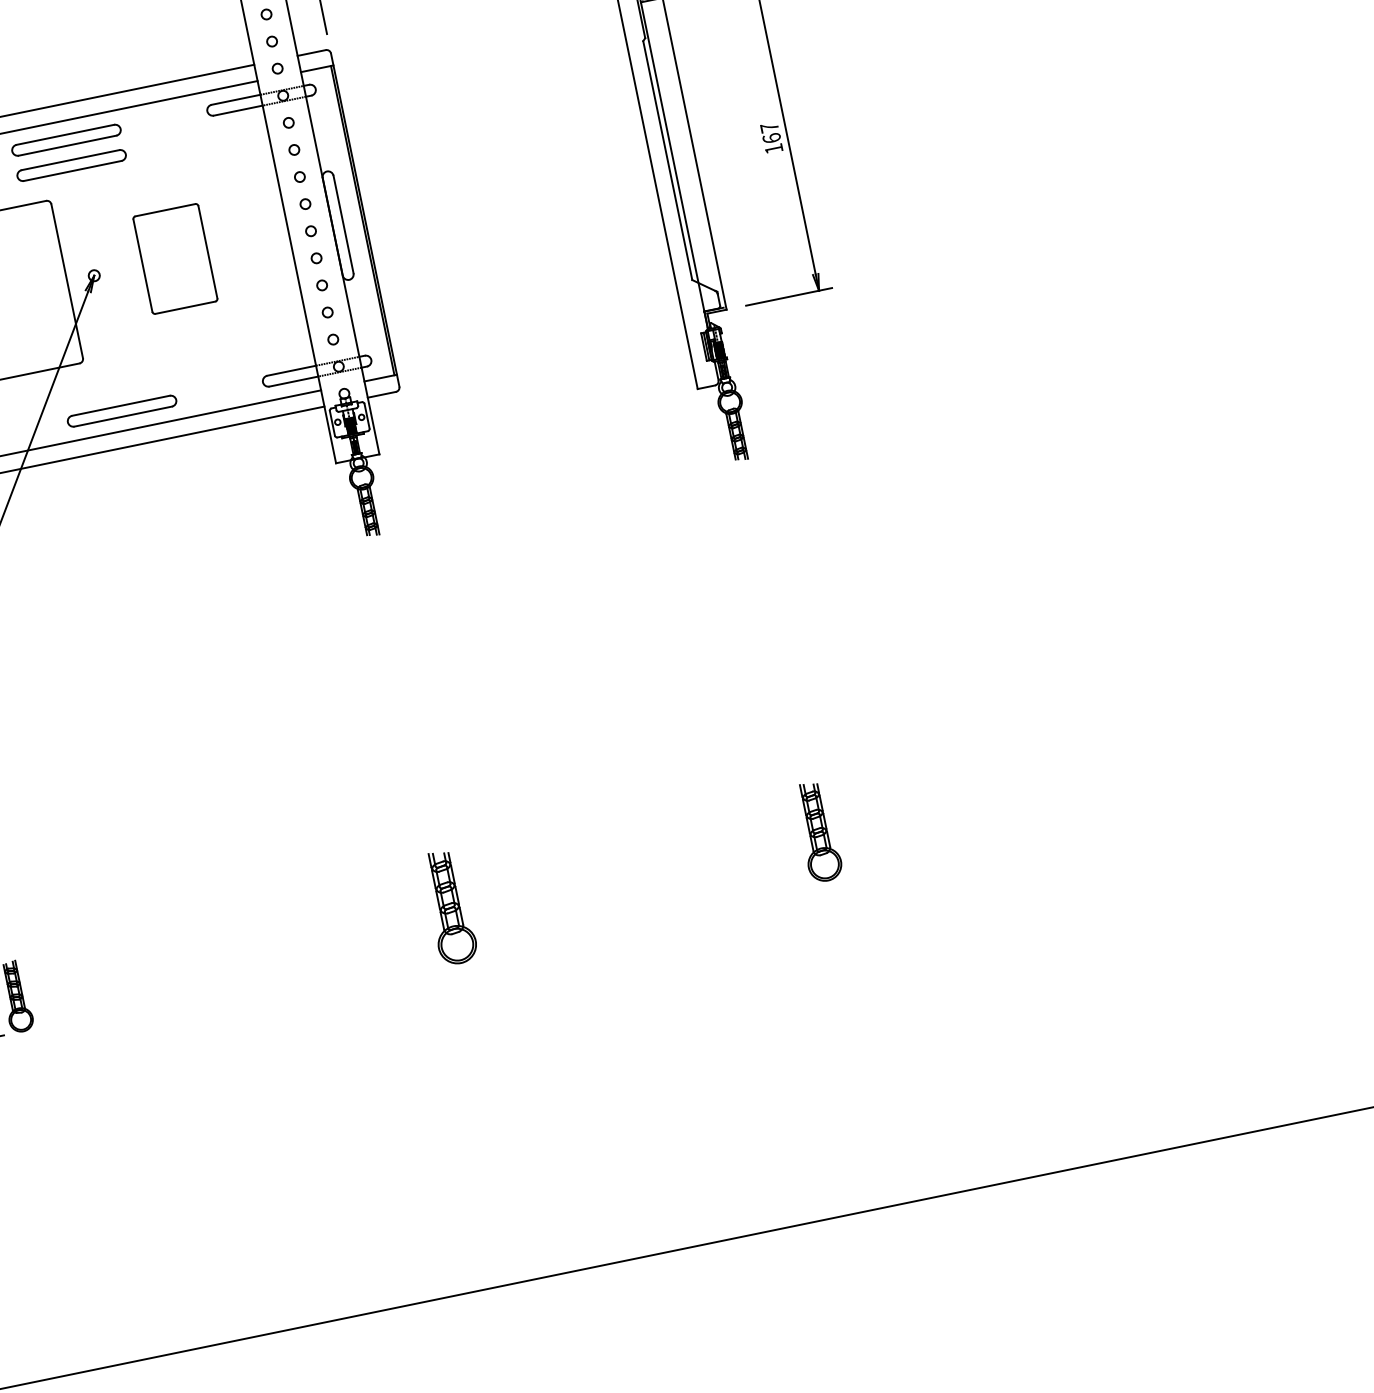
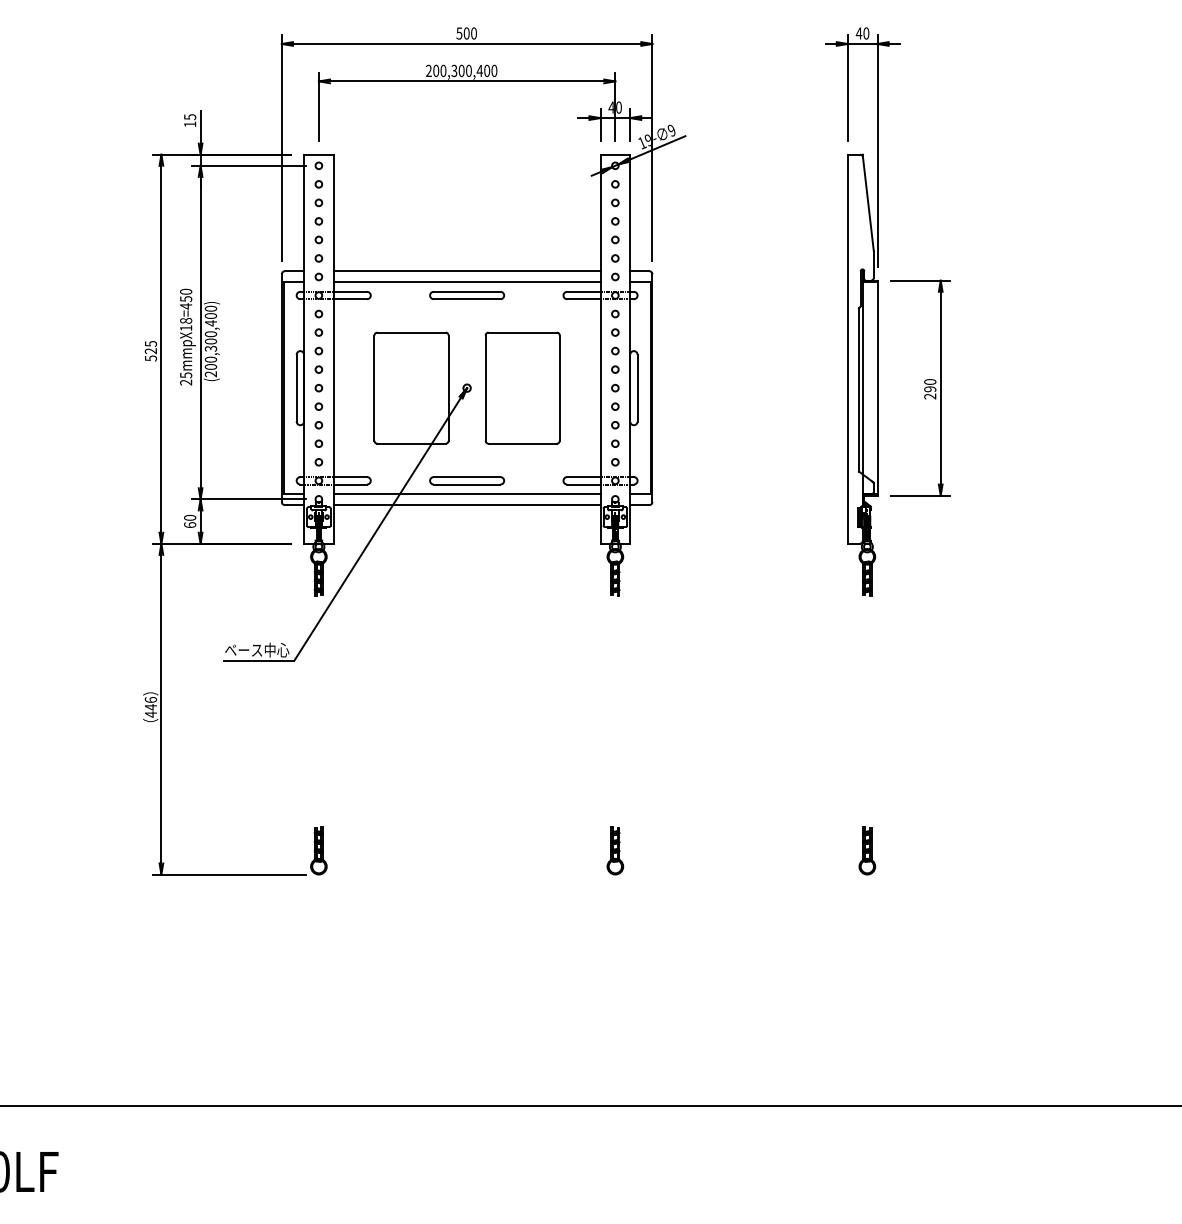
text: (772, 138) -> (930, 389), 167 -> 290
part: (72, 164) -> (467, 312), removed
part: (175, 258) -> (522, 387), size x1.67
part: (818, 831) -> (867, 850), size x0.71
part: (450, 907) -> (615, 850), size x0.62

